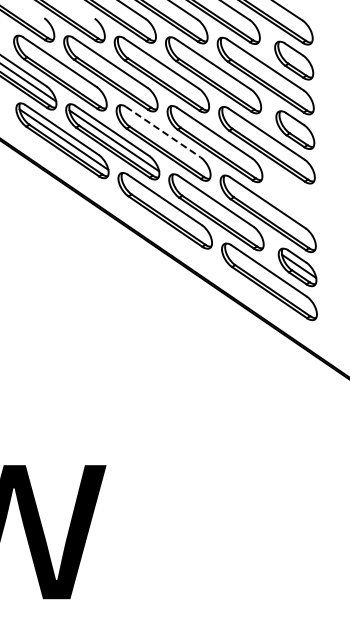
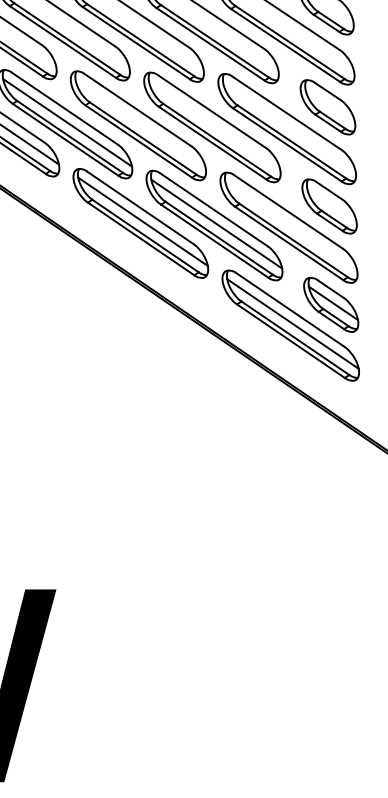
line: (163, 132) -> (138, 110), dashed -> solid
part: (296, 198) -> (329, 205), added
line: (166, 209) -> (142, 221), added
line: (217, 211) -> (215, 224), added
line: (270, 280) -> (292, 323), added

